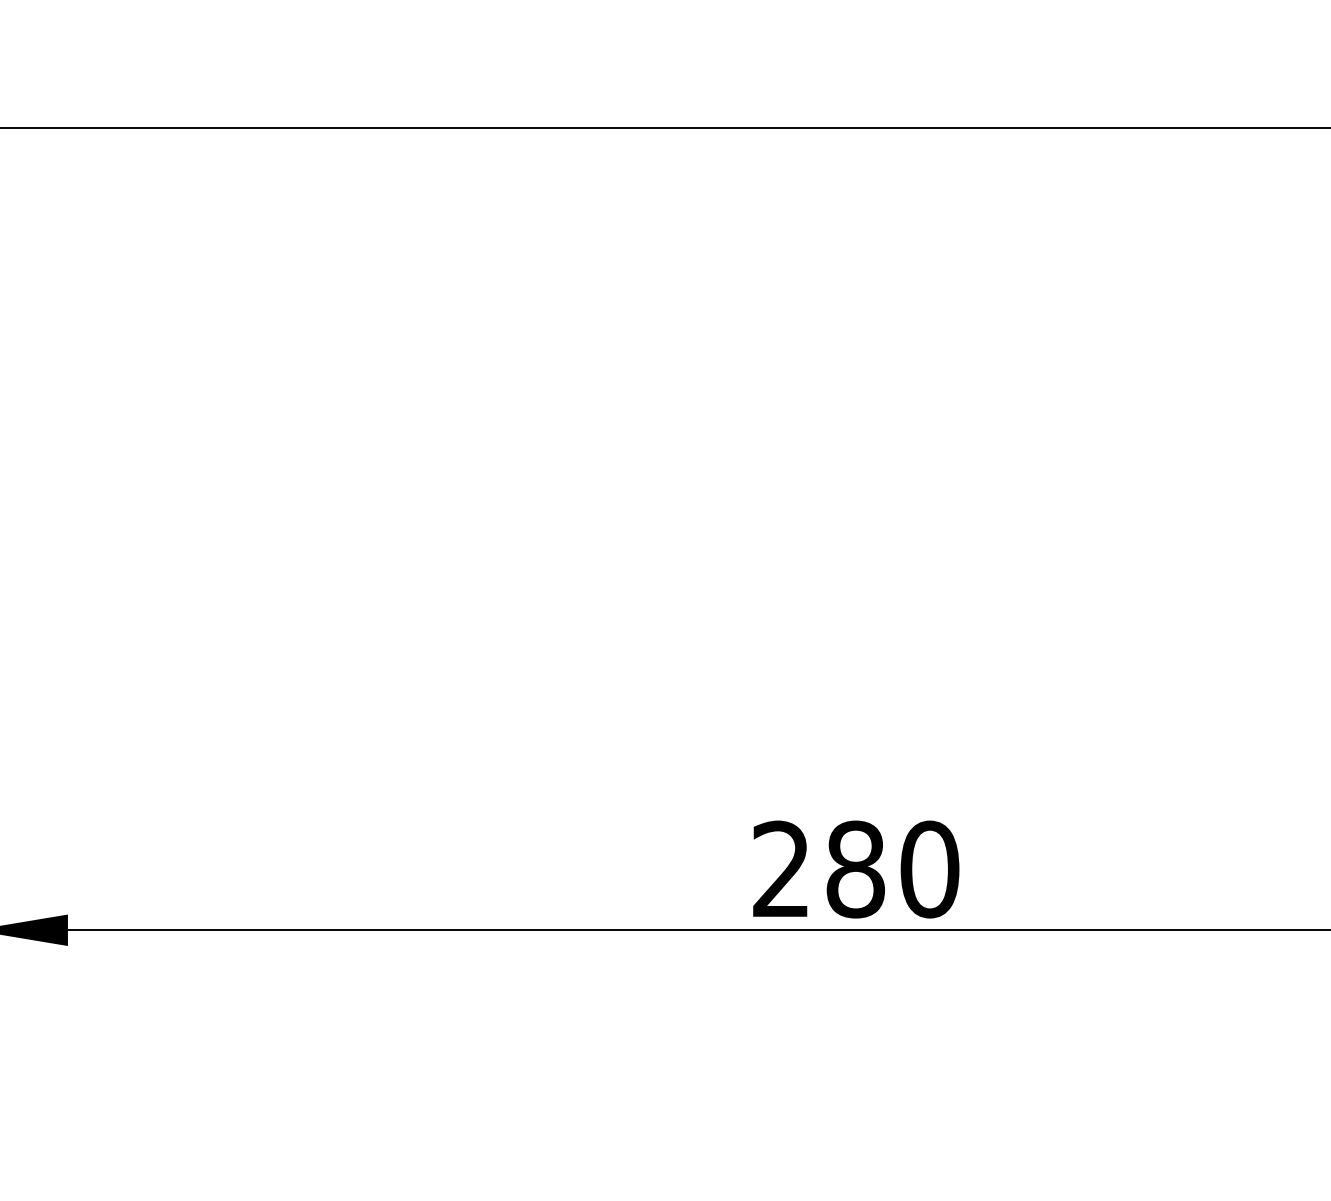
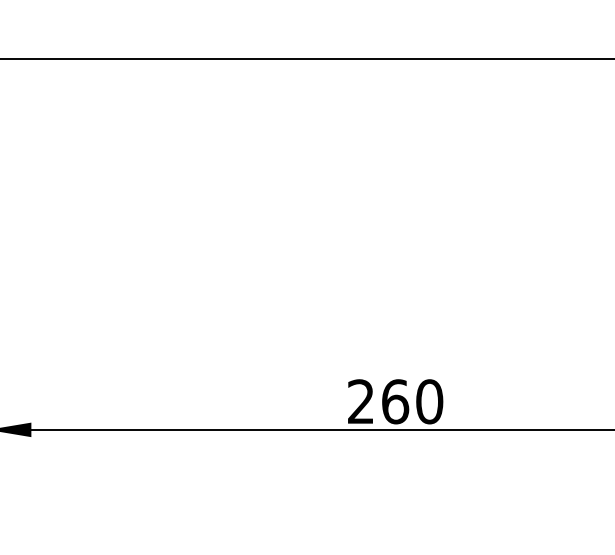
text: (855, 868) -> (395, 401), 280 -> 260

